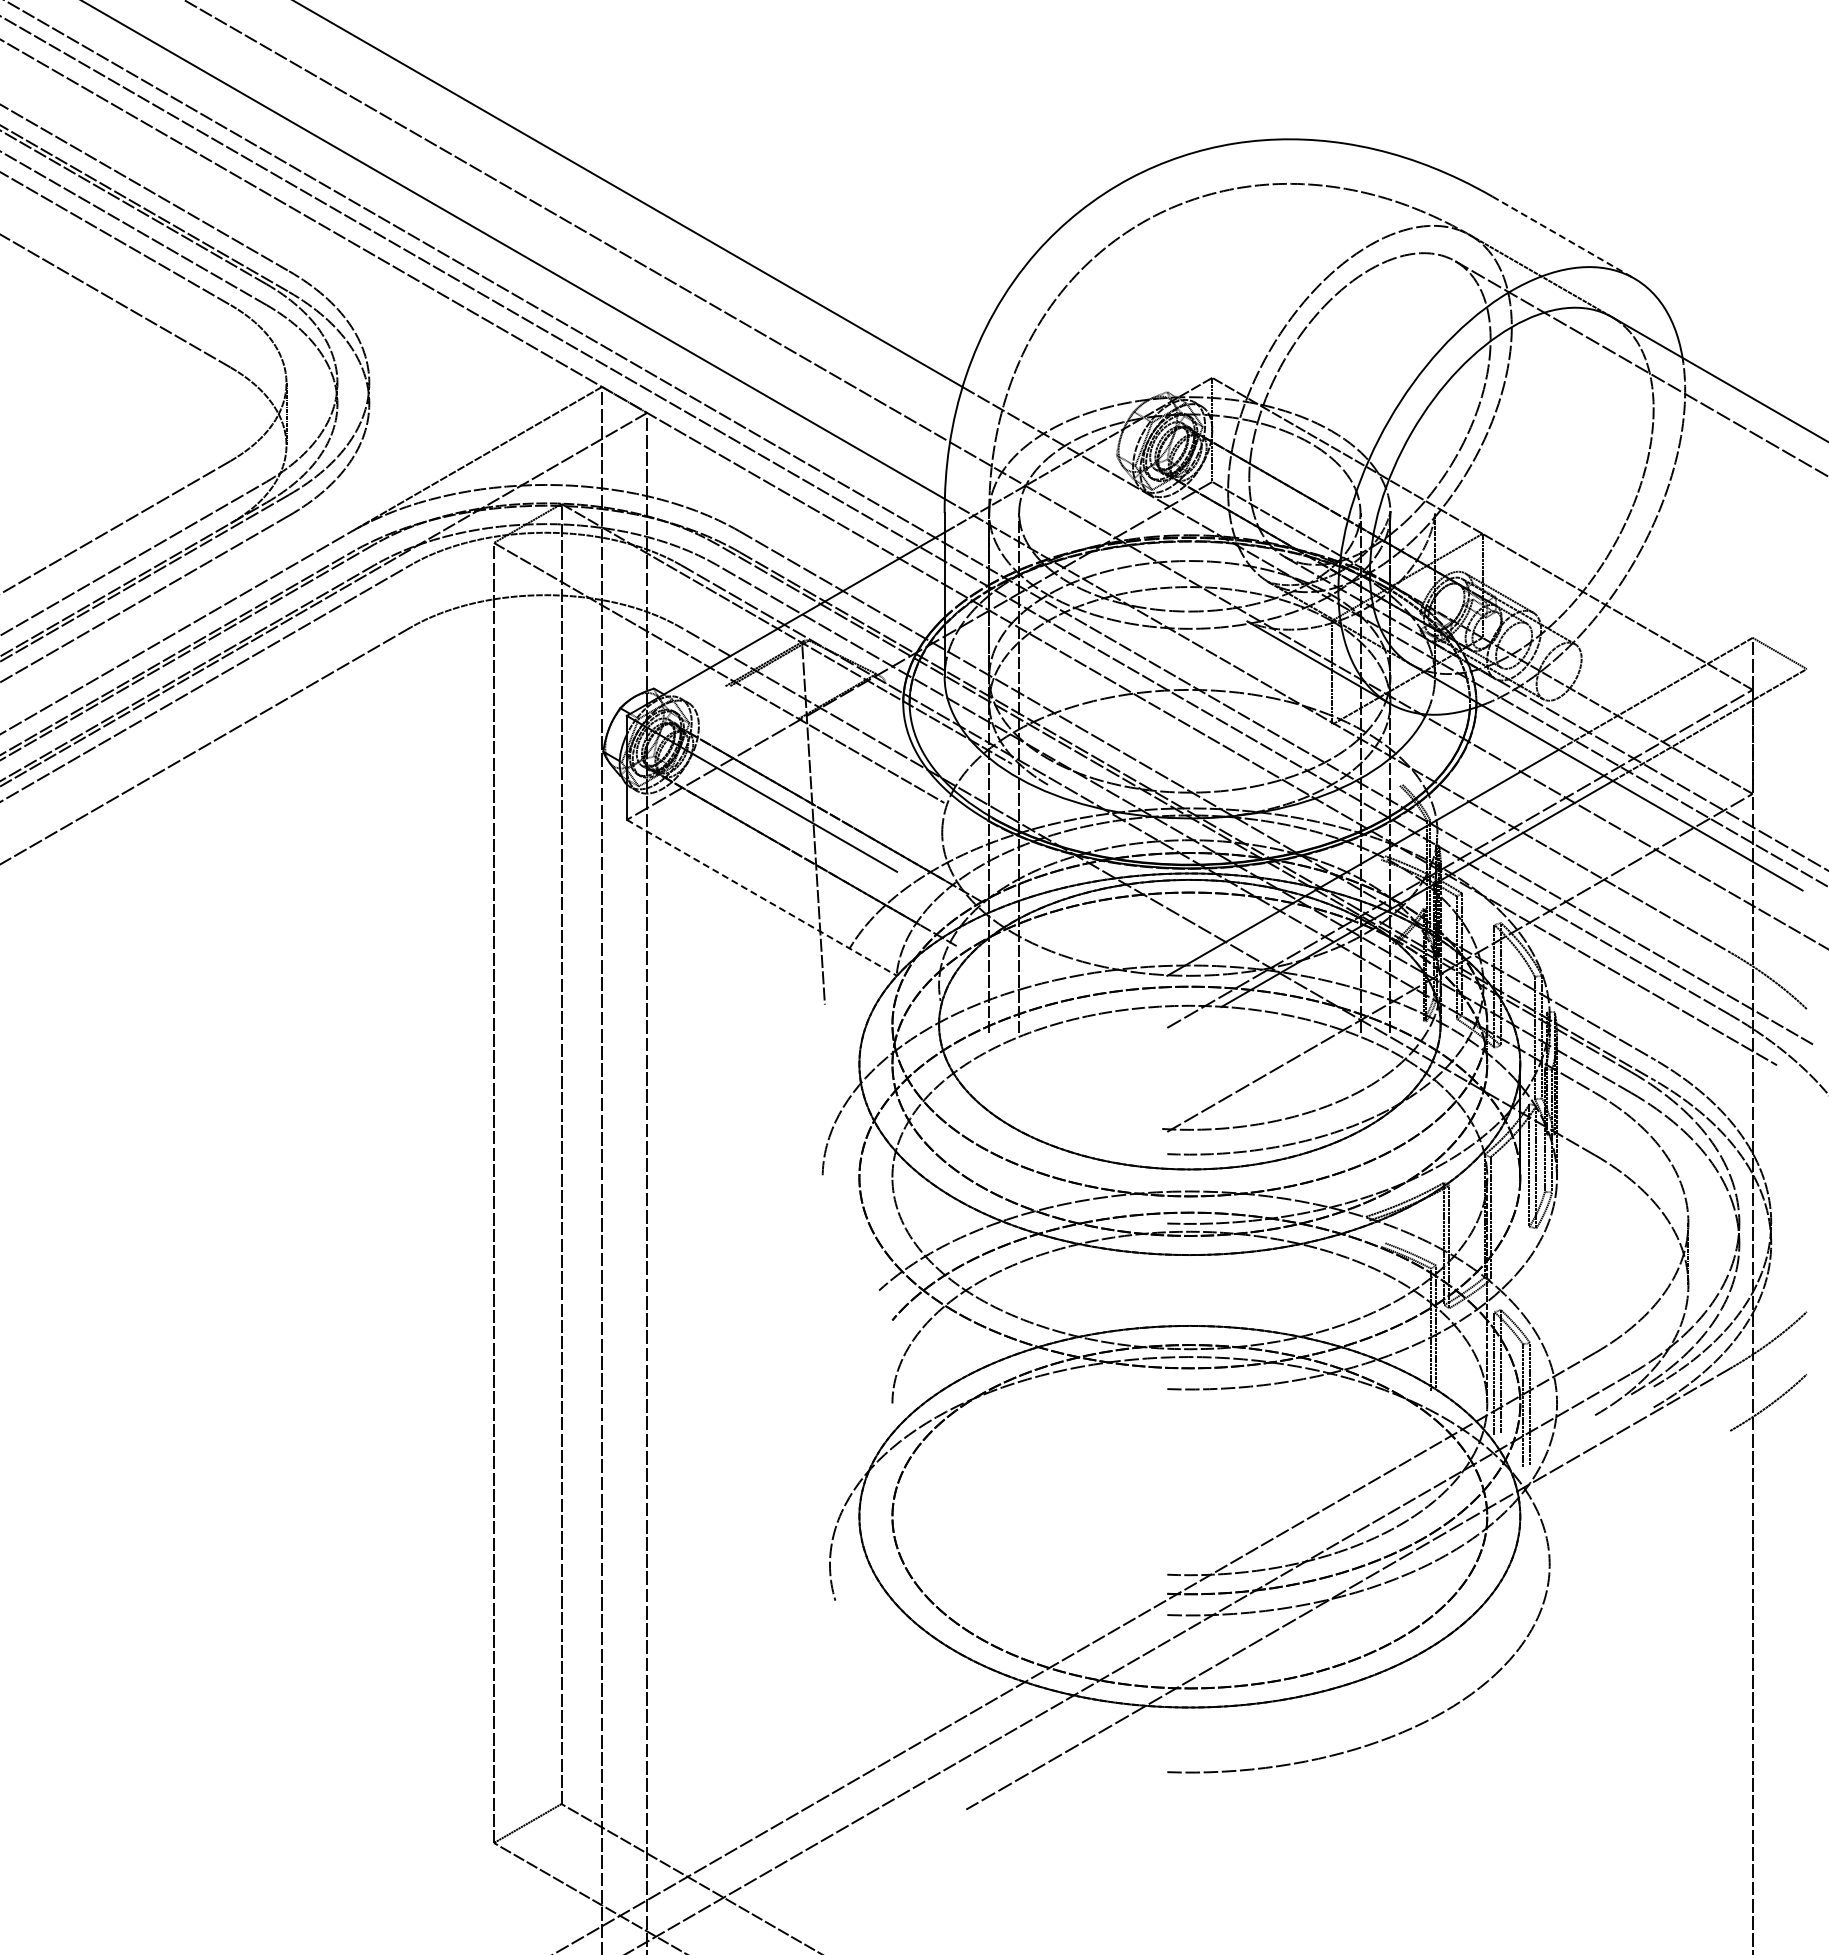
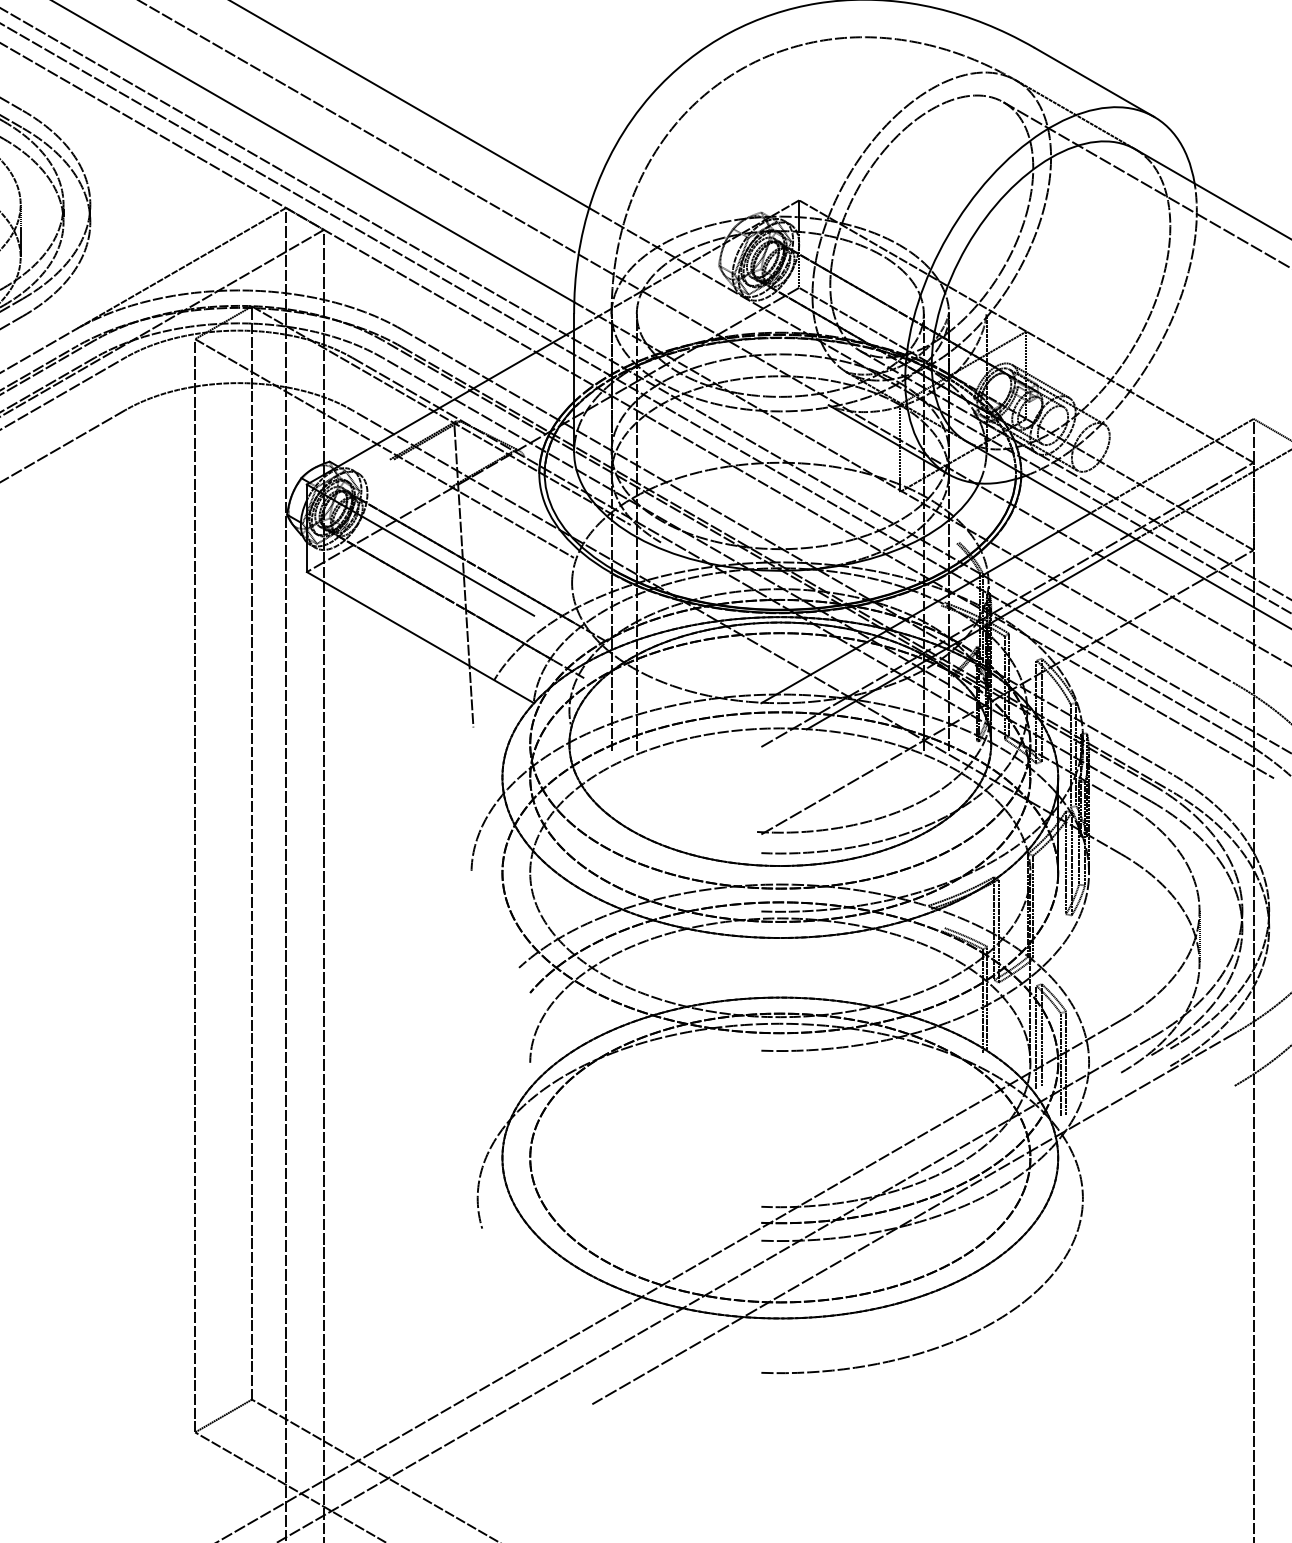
line: (1563, 237) -> (1094, 82), dashed -> solid
line: (761, 897) -> (420, 637), dashed -> solid

